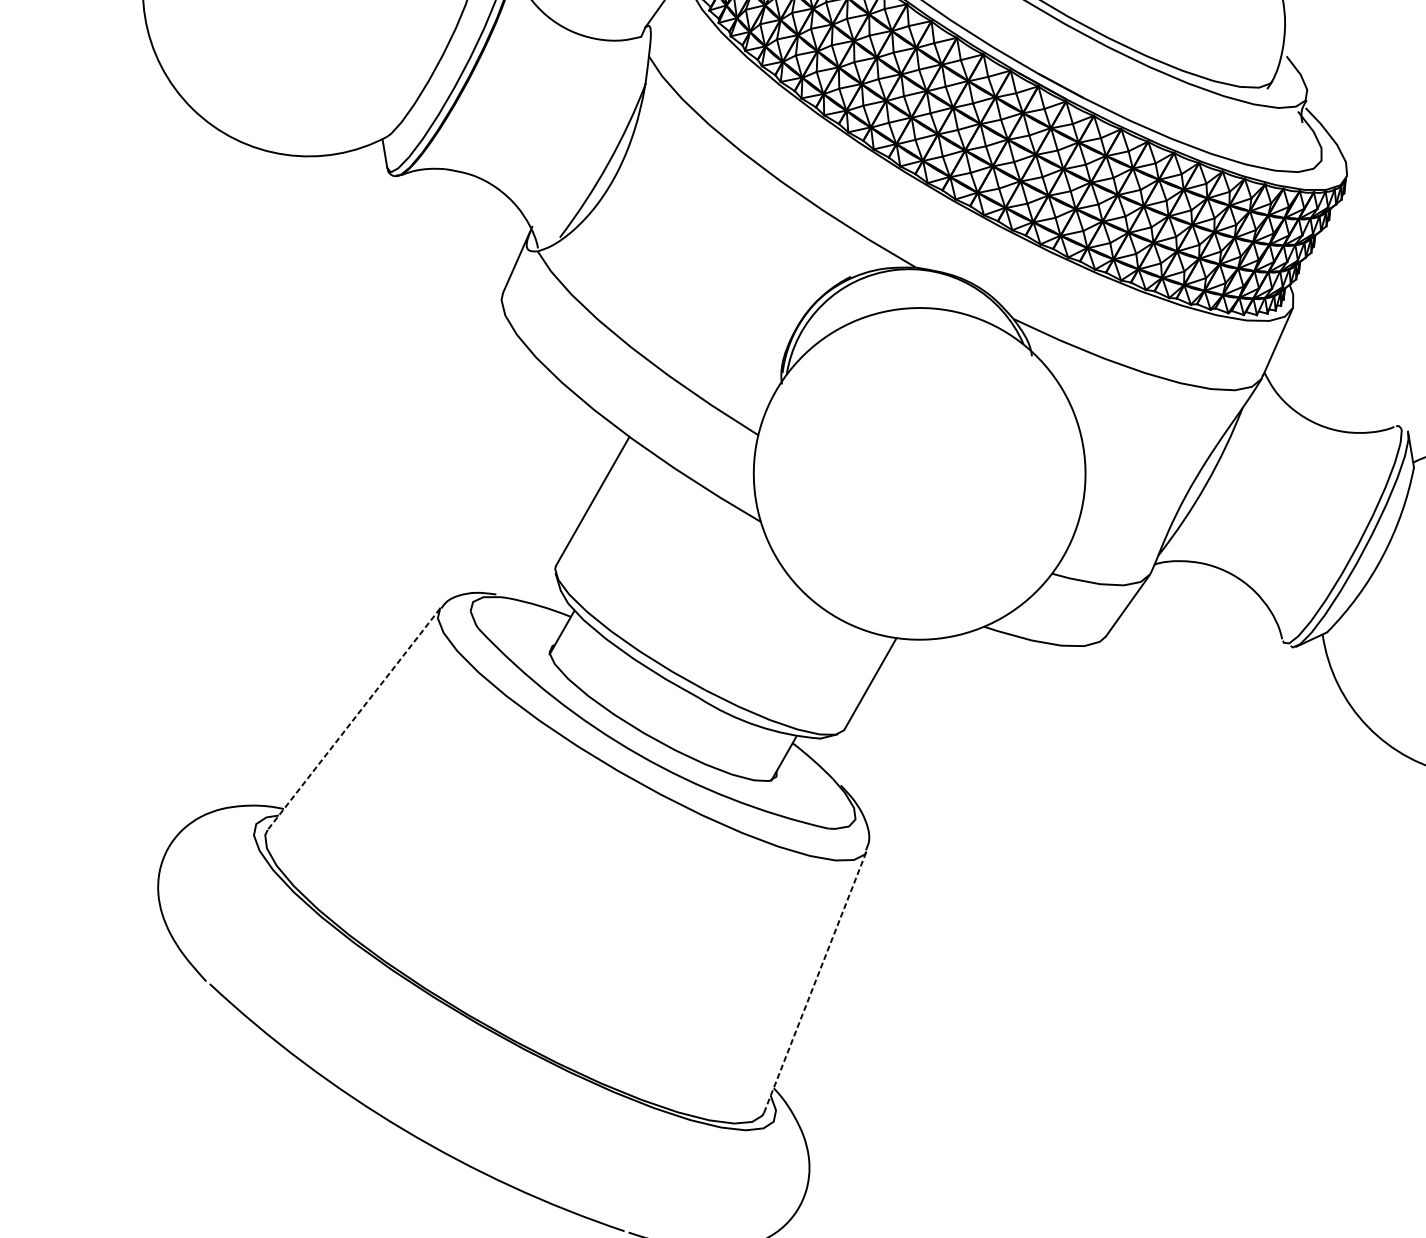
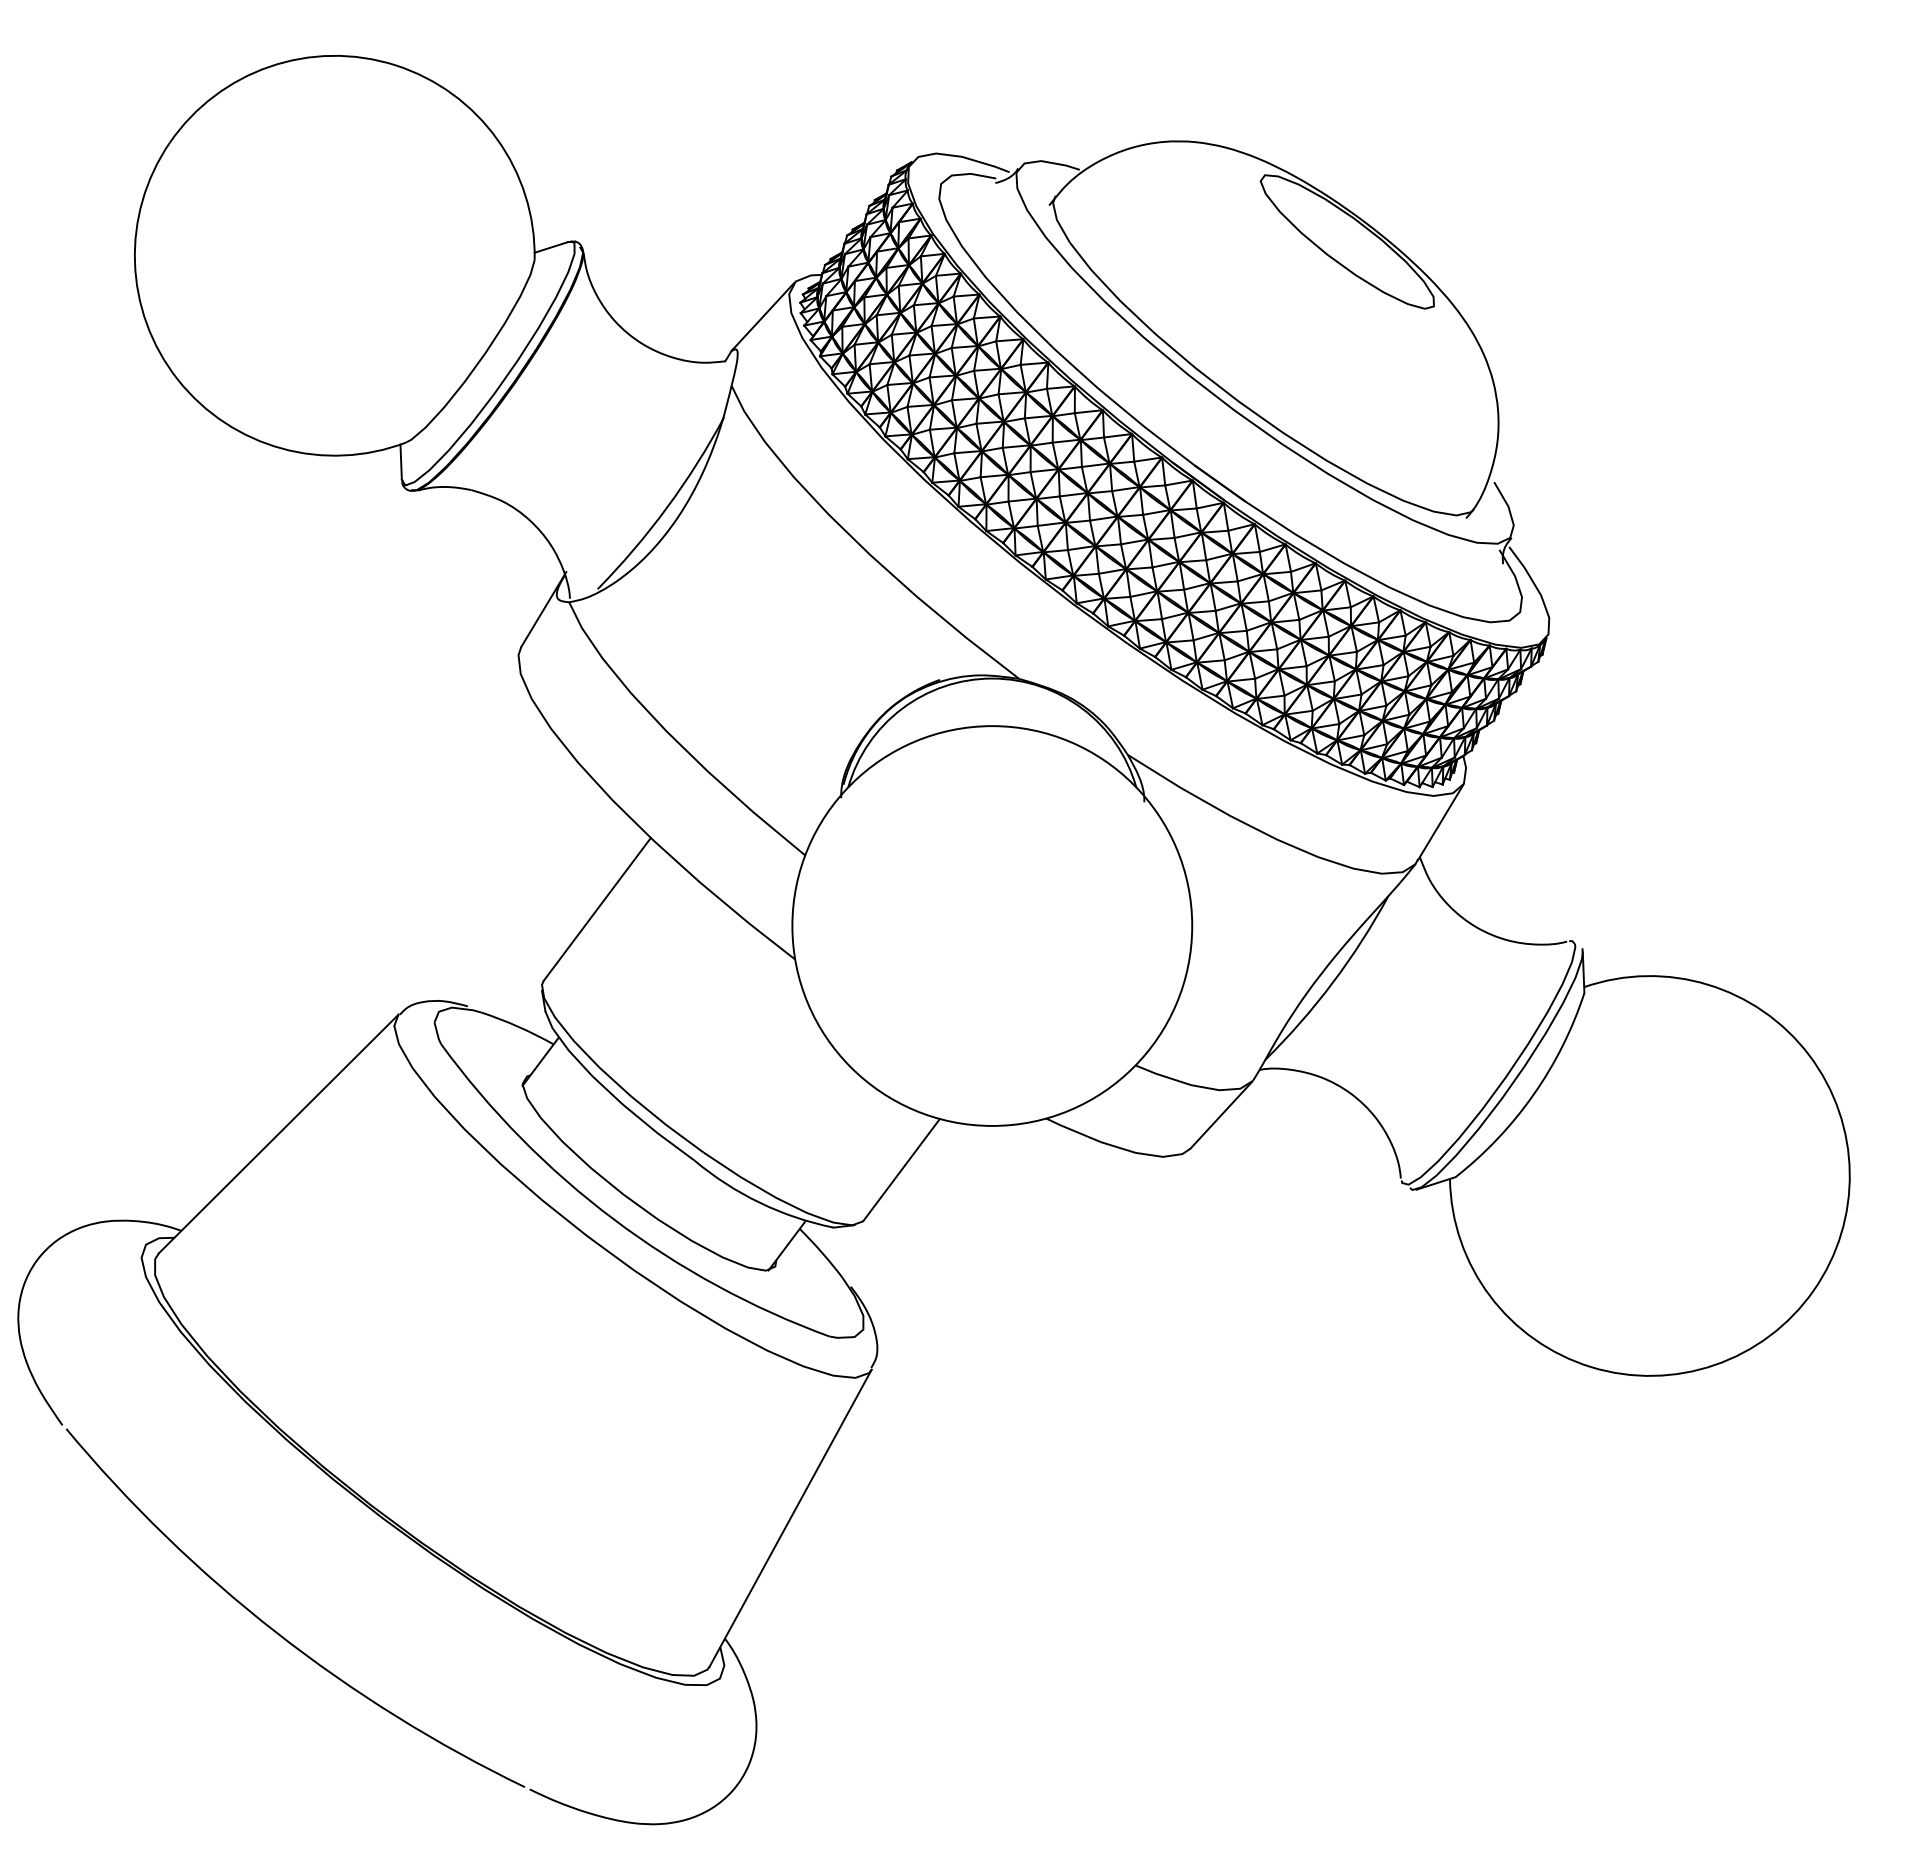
line: (353, 719) -> (278, 1134), dashed -> solid
line: (815, 981) -> (790, 1517), dashed -> solid

